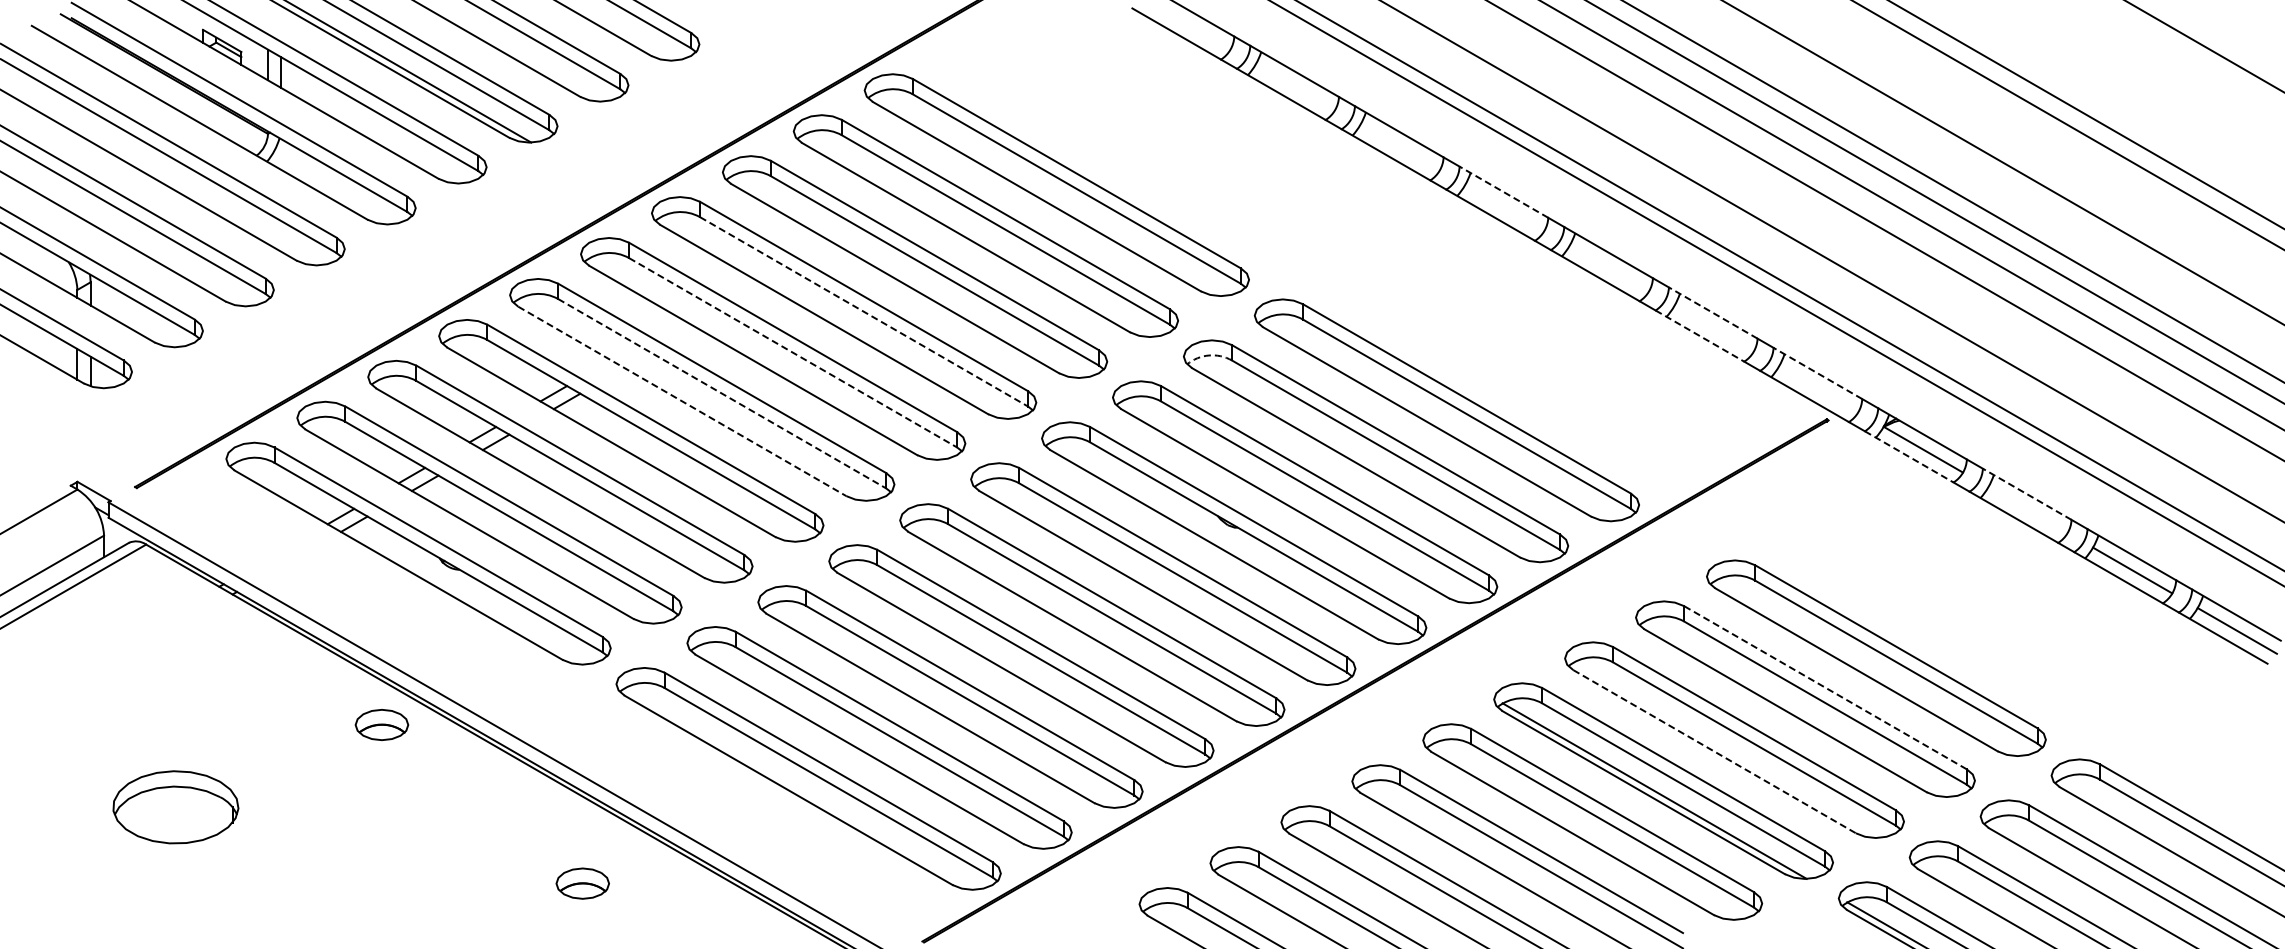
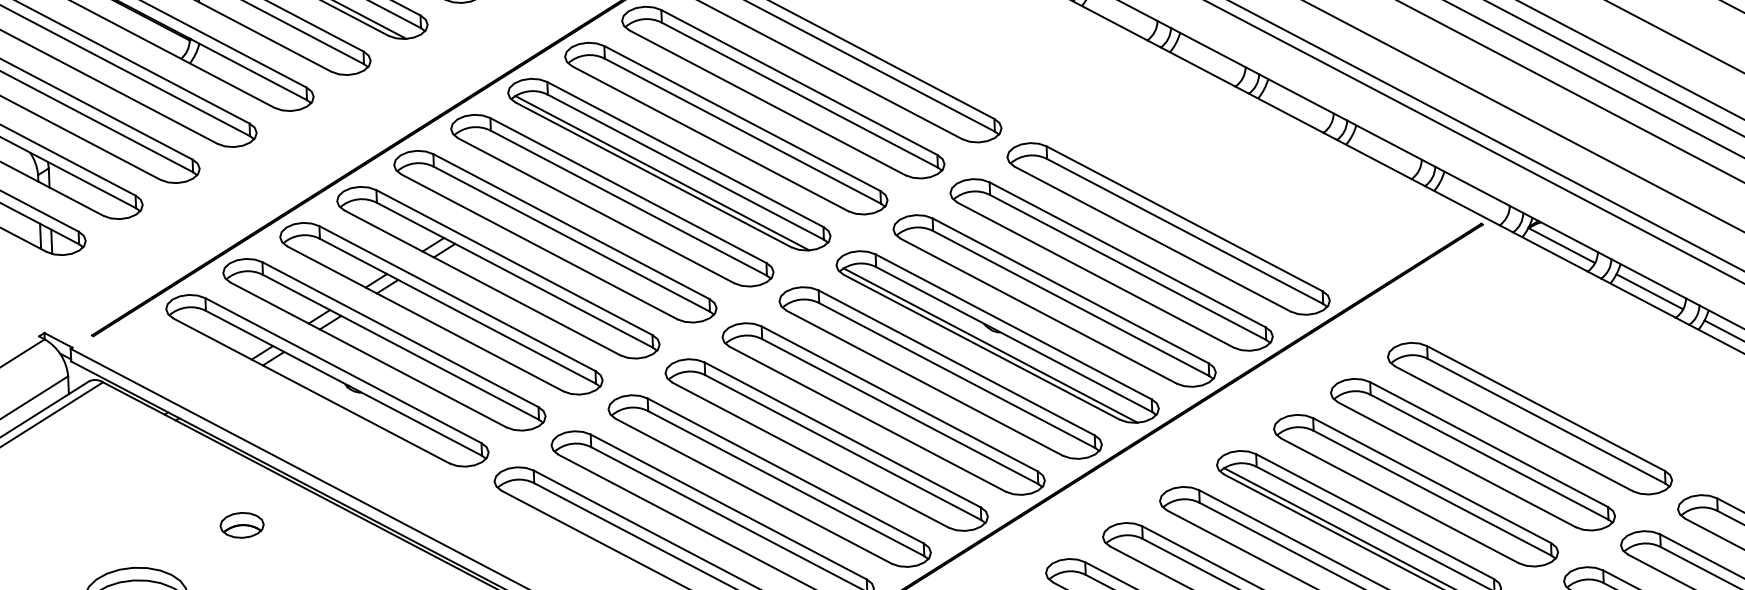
line: (1503, 191) -> (1207, 47), dashed -> solid
line: (864, 312) -> (686, 167), dashed -> solid
line: (1712, 312) -> (1383, 139), dashed -> solid
line: (834, 317) -> (661, 172), added
line: (1700, 336) -> (1374, 159), dashed -> solid
line: (793, 353) -> (629, 203), dashed -> solid
arc: (1208, 355) -> (970, 191), dashed -> solid
line: (1817, 373) -> (1472, 186), dashed -> solid
line: (722, 393) -> (572, 239), dashed -> solid
line: (682, 401) -> (539, 246), dashed -> solid
line: (1909, 457) -> (1550, 252), dashed -> solid
line: (2026, 494) -> (1648, 279), dashed -> solid
line: (2027, 510) -> (1649, 292), added
line: (1225, 543) -> (990, 345), added
line: (1825, 687) -> (1489, 444), dashed -> solid
part: (381, 724) -> (241, 524), moved
line: (1715, 751) -> (1400, 500), dashed -> solid

